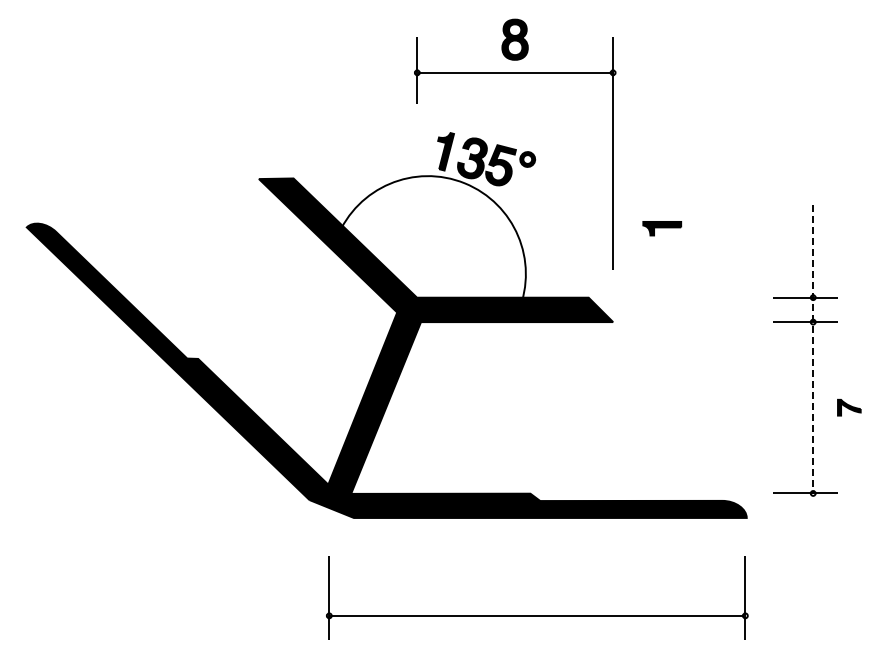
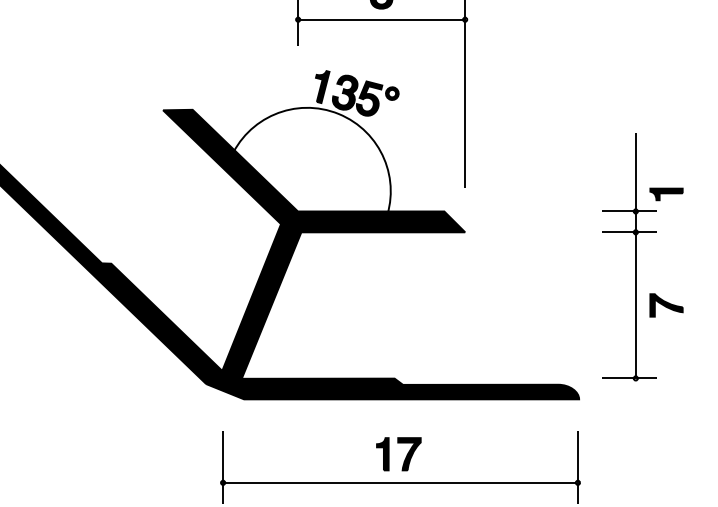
part: (662, 228) -> (666, 194), moved
line: (813, 349) -> (636, 255), dashed -> solid
part: (849, 407) -> (666, 305), size x1.67
part: (542, 587) -> (404, 458), added

